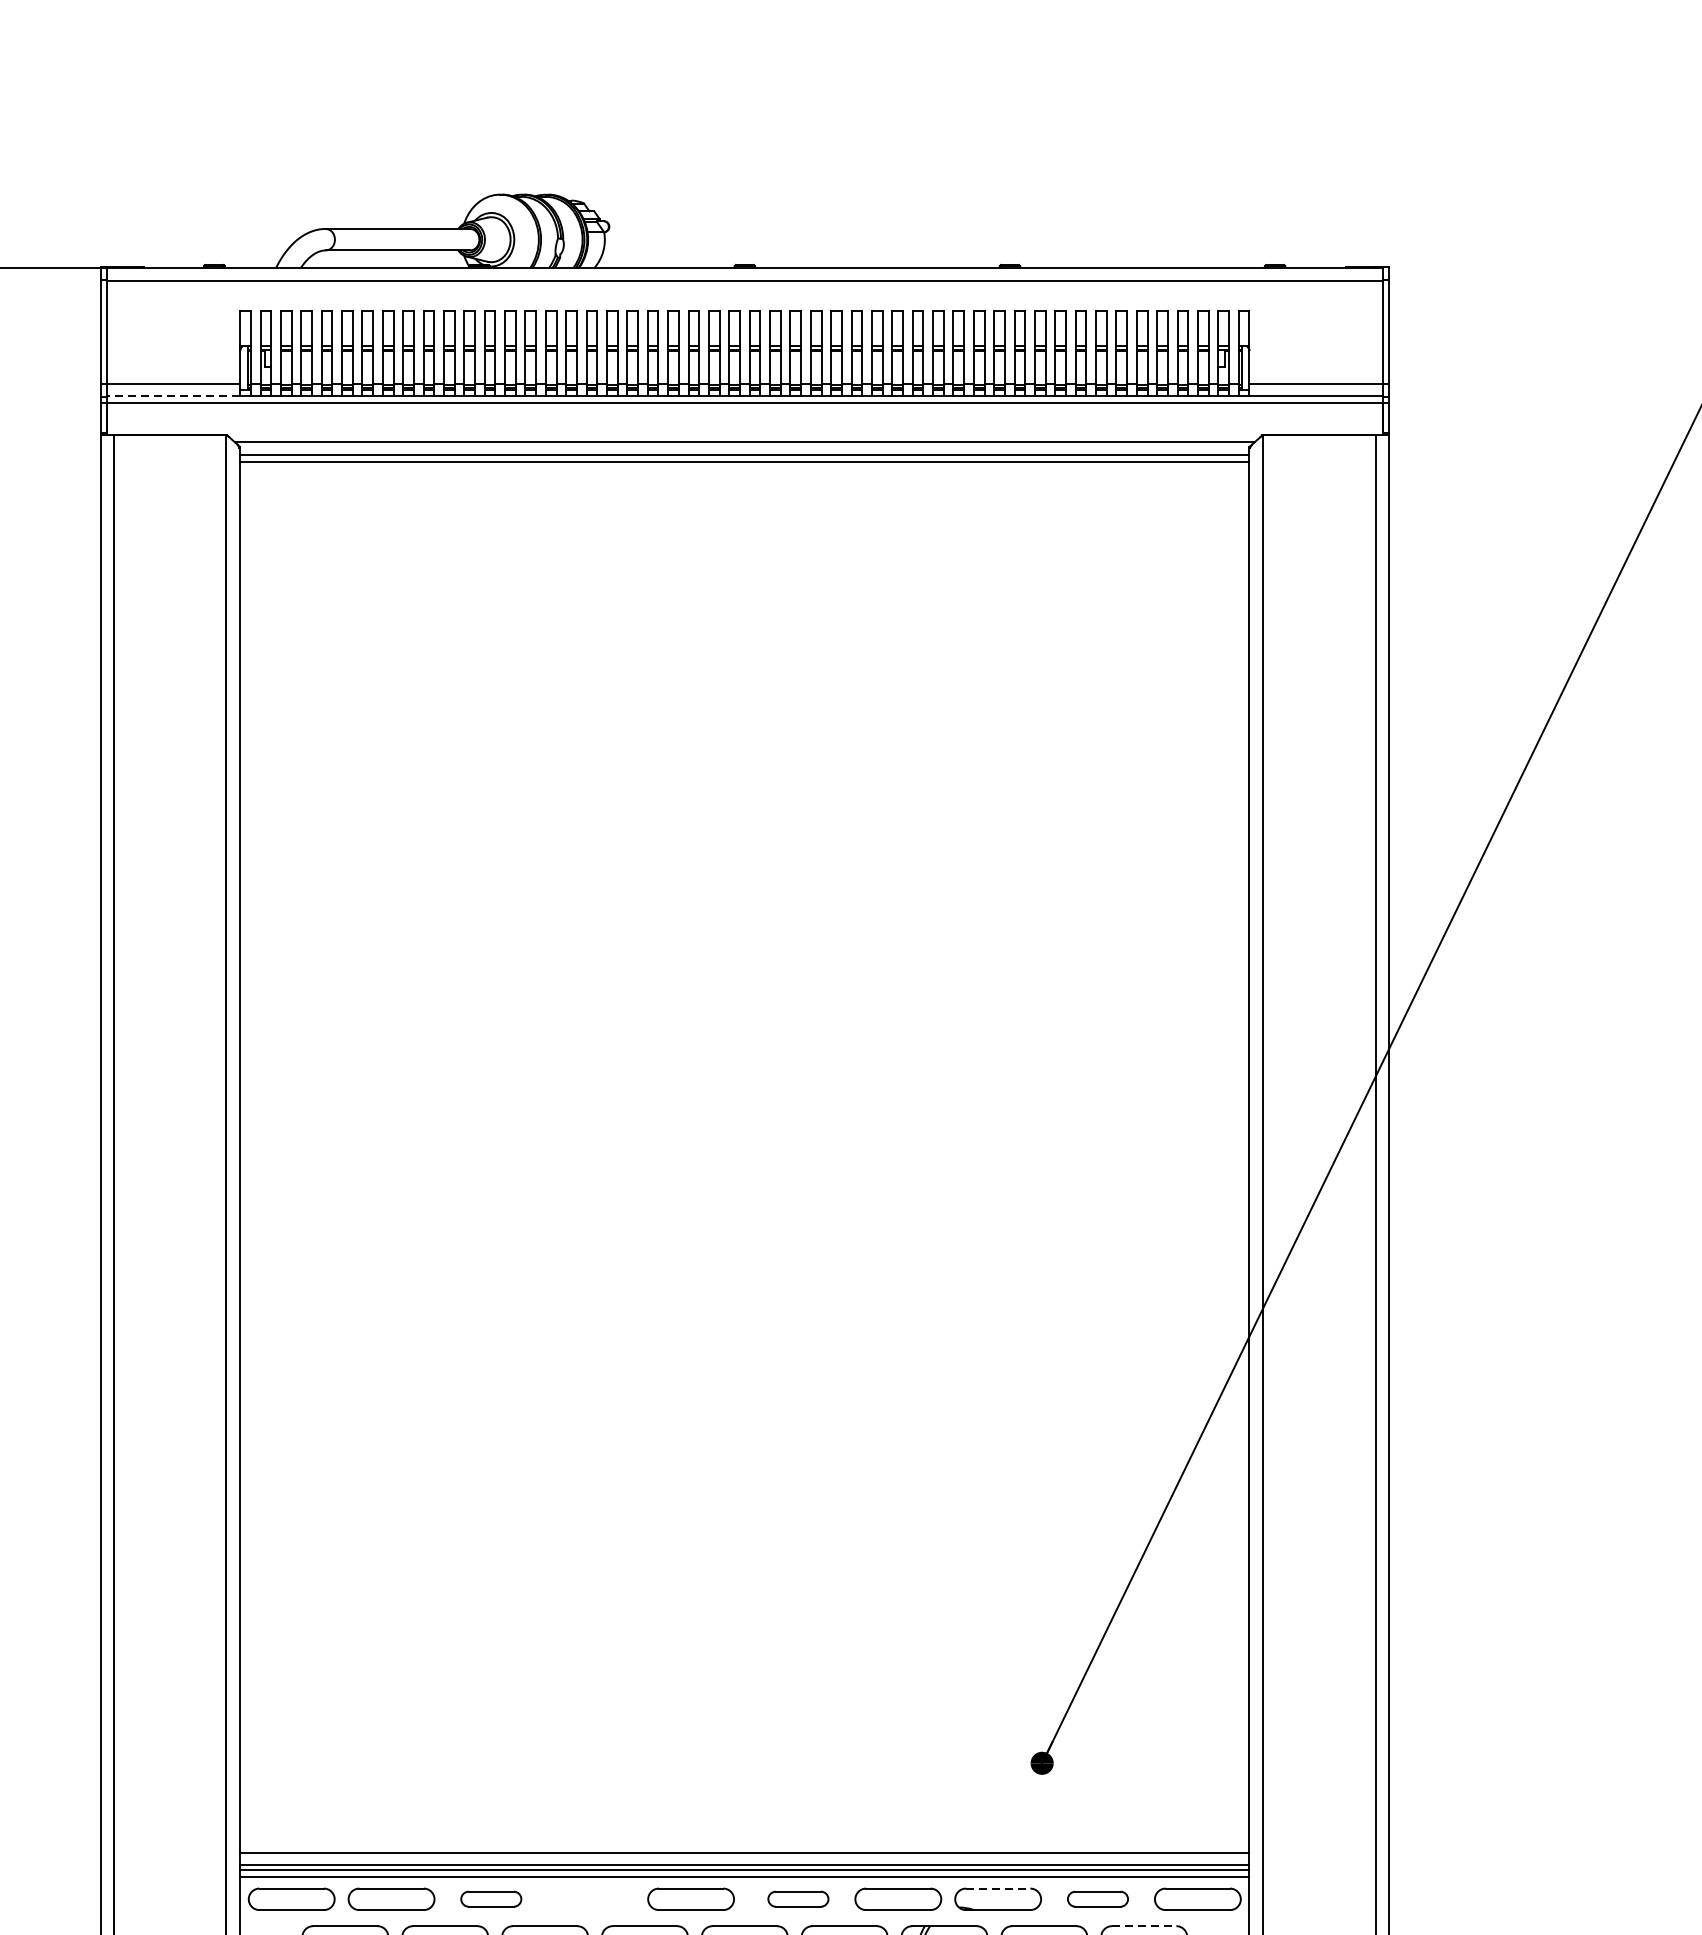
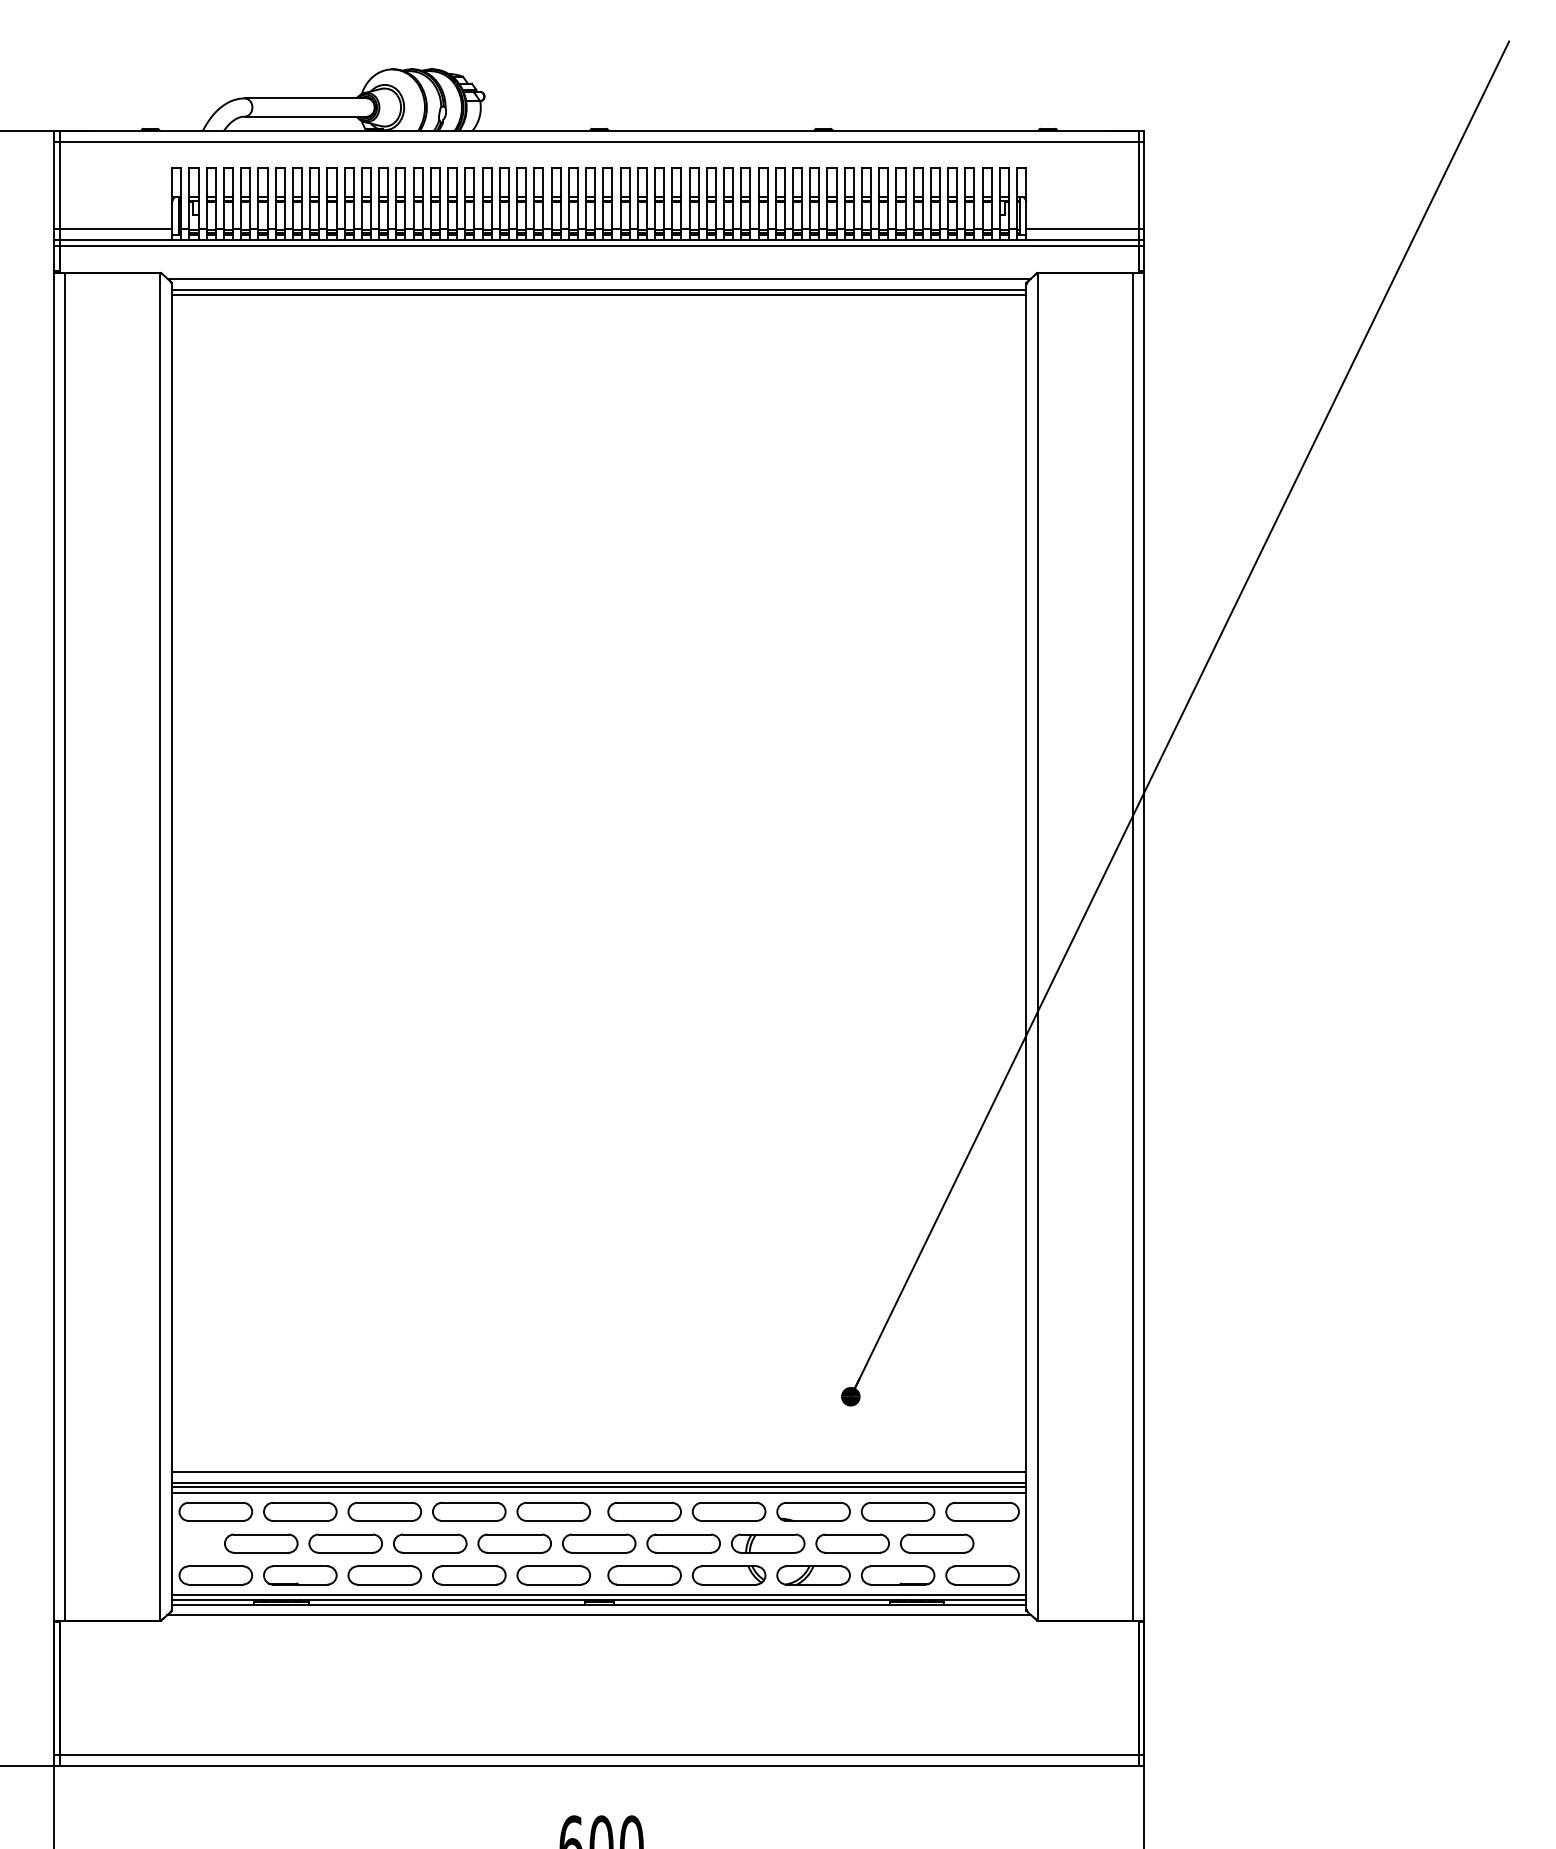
line: (173, 396) -> (115, 240), dashed -> solid
line: (999, 1888) -> (814, 1502), dashed -> solid
part: (491, 1898) -> (384, 1511), size x1.43
part: (591, 1898) -> (469, 1511), added
part: (798, 1898) -> (644, 1511), size x1.43
part: (1097, 1898) -> (897, 1511), size x1.43
line: (1144, 1926) -> (937, 1534), dashed -> solid

